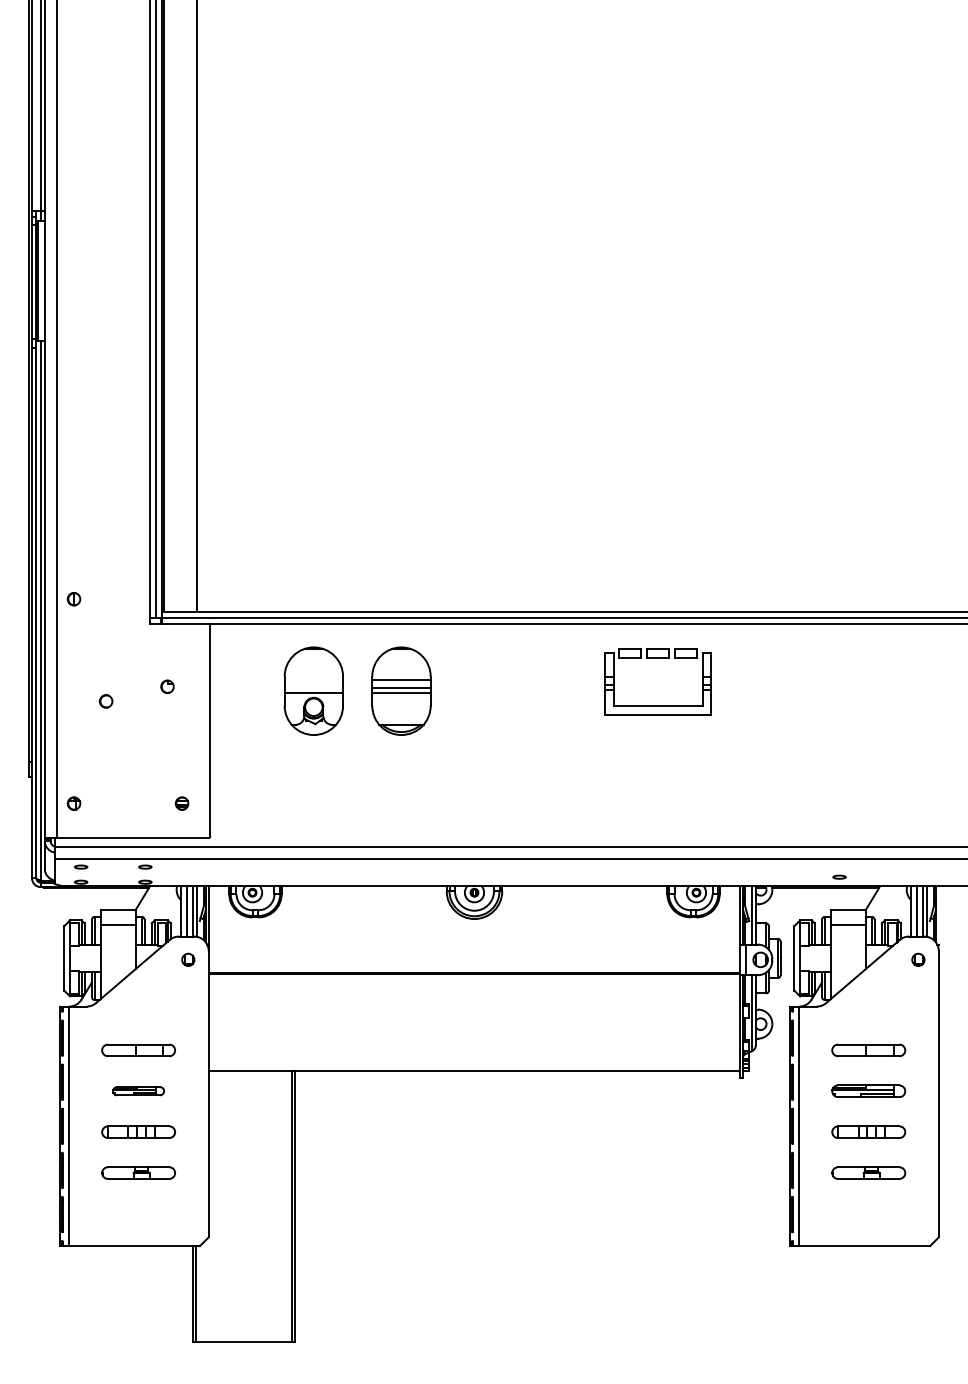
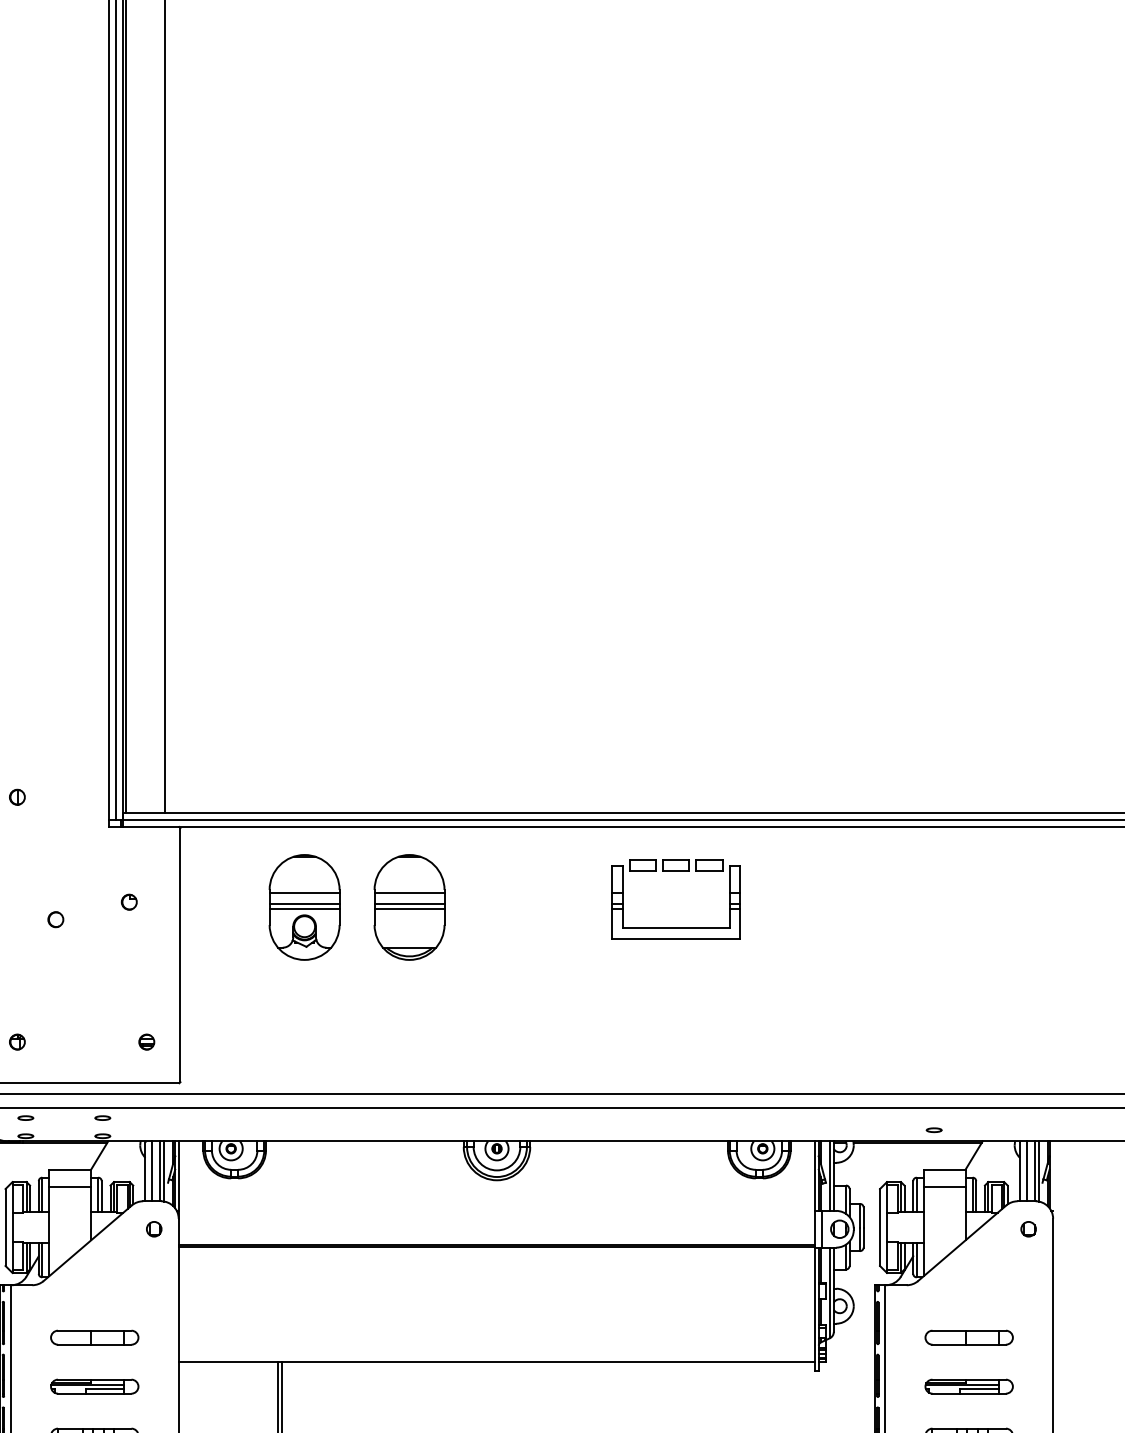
part: (657, 658) -> (675, 871), moved
line: (313, 679) -> (304, 893), added
line: (313, 688) -> (304, 904), added
part: (138, 1090) -> (94, 1385), size x1.43

